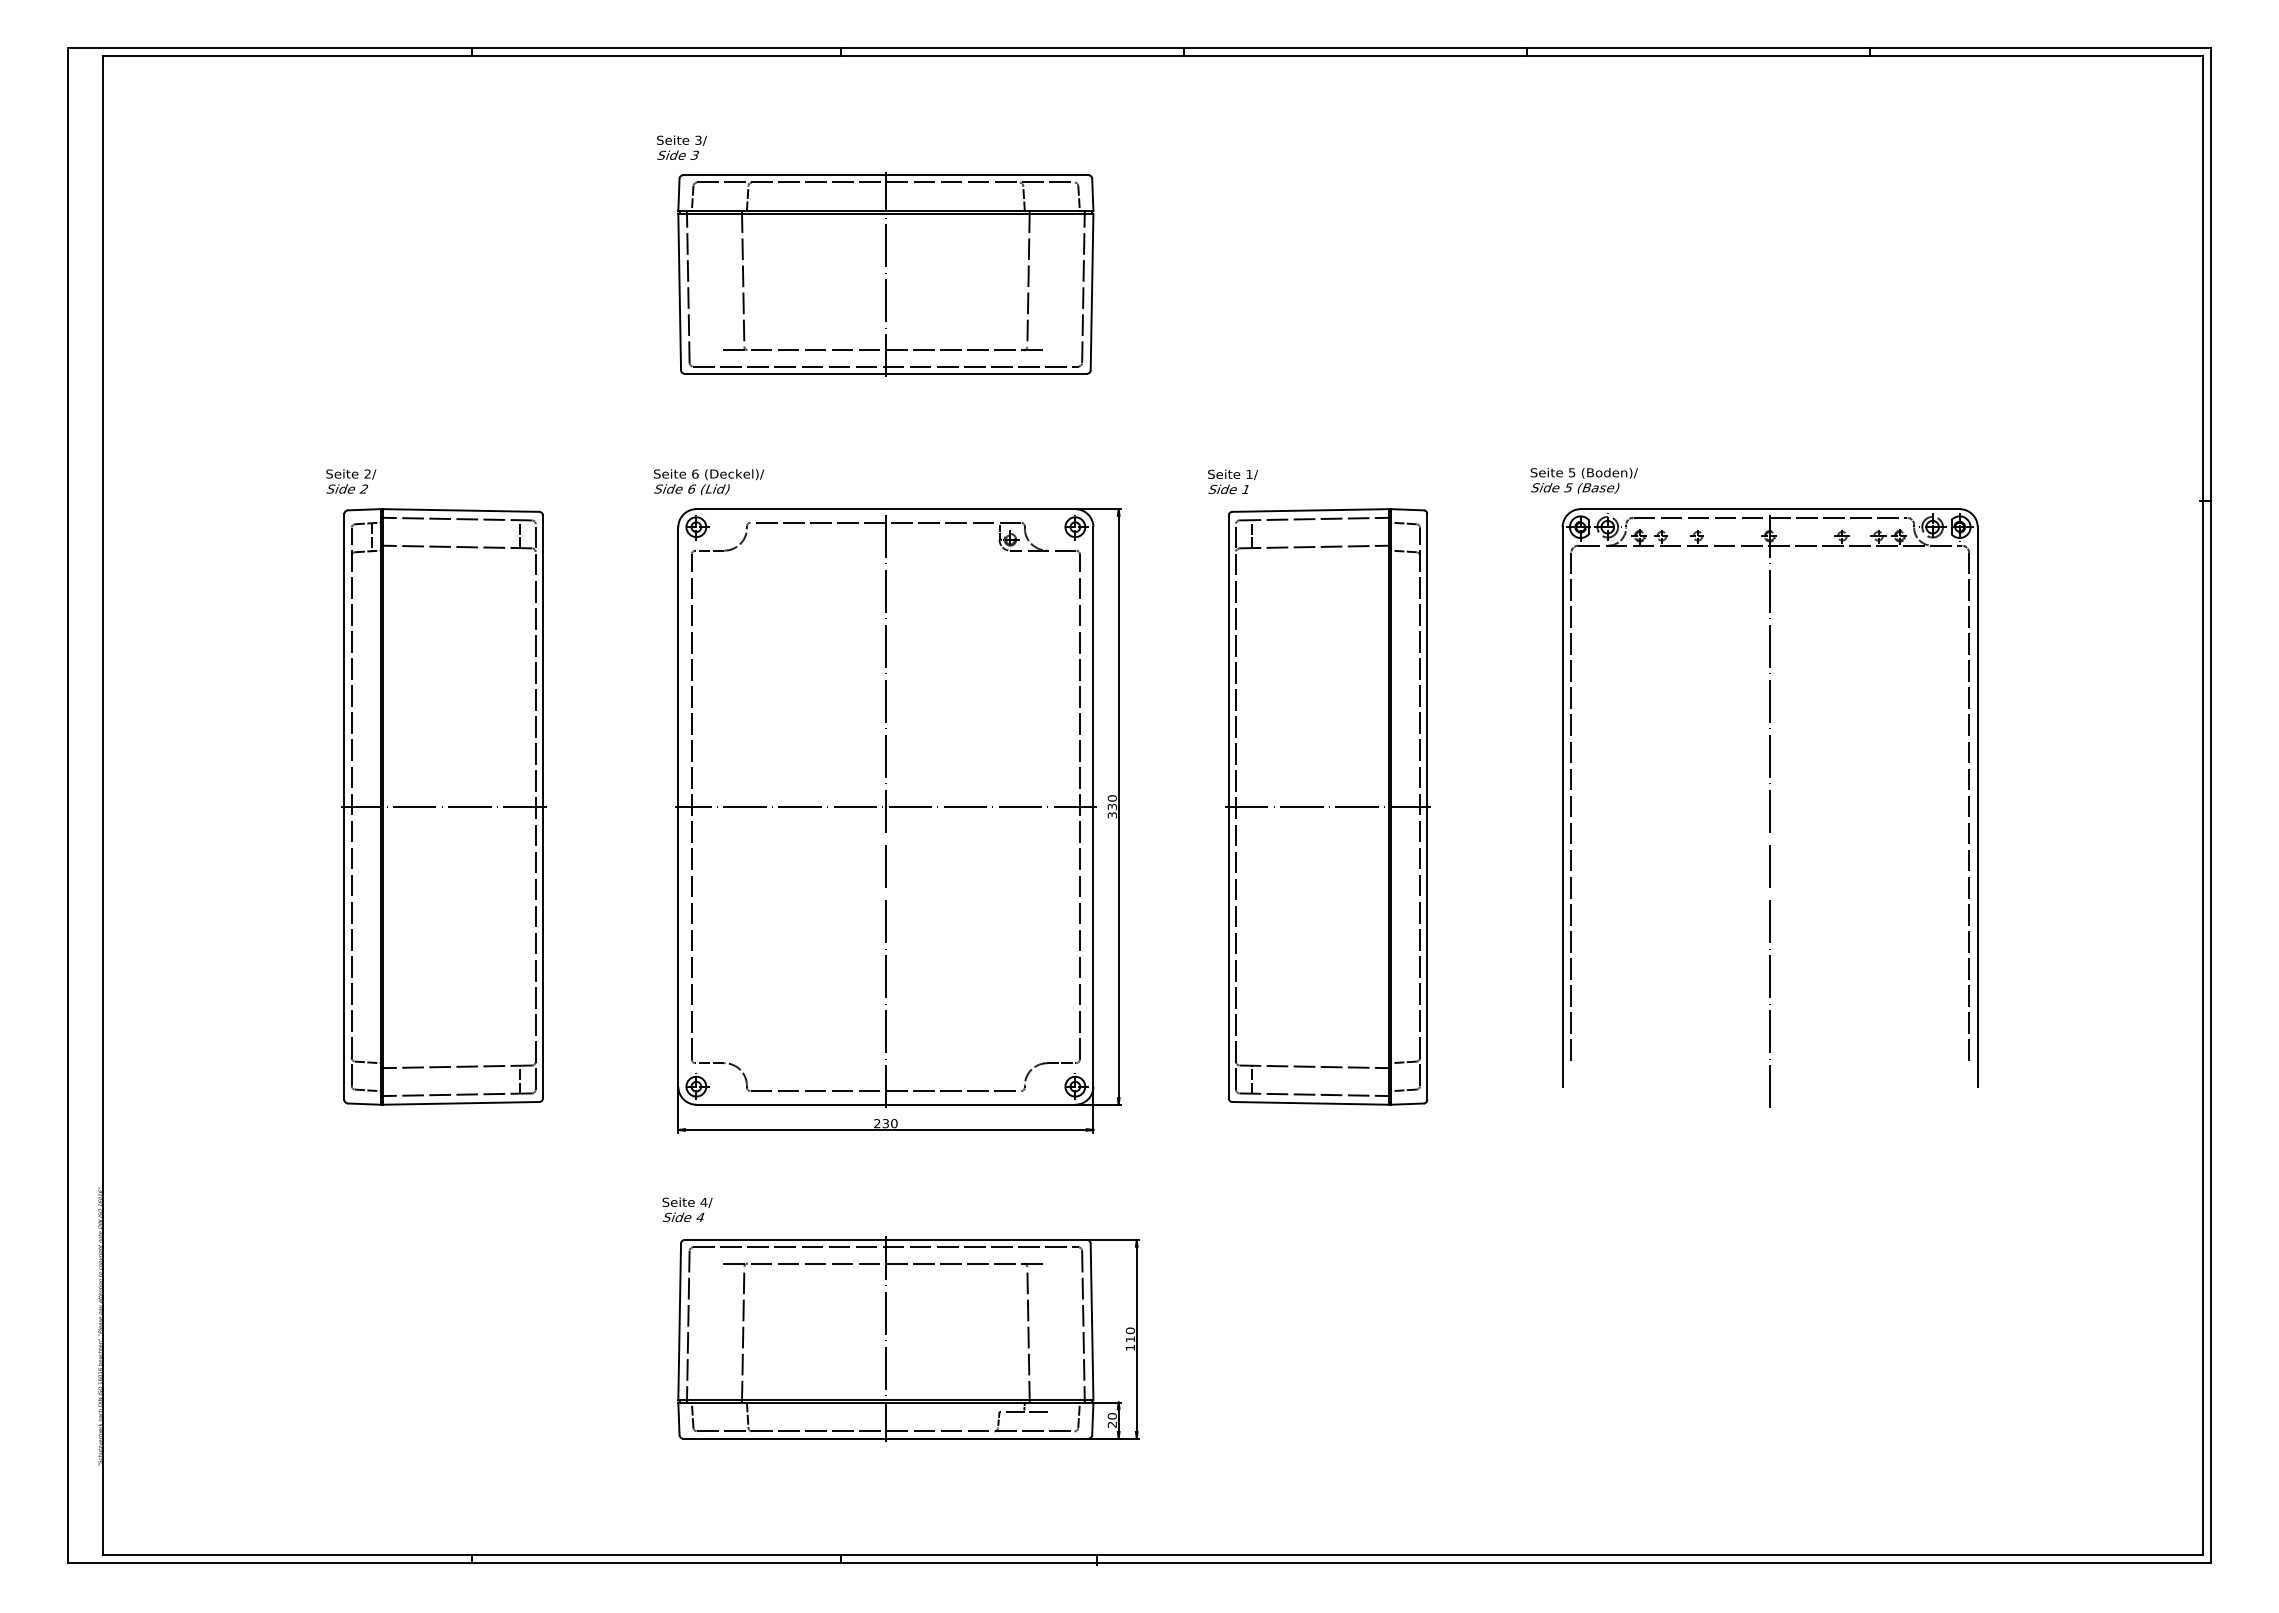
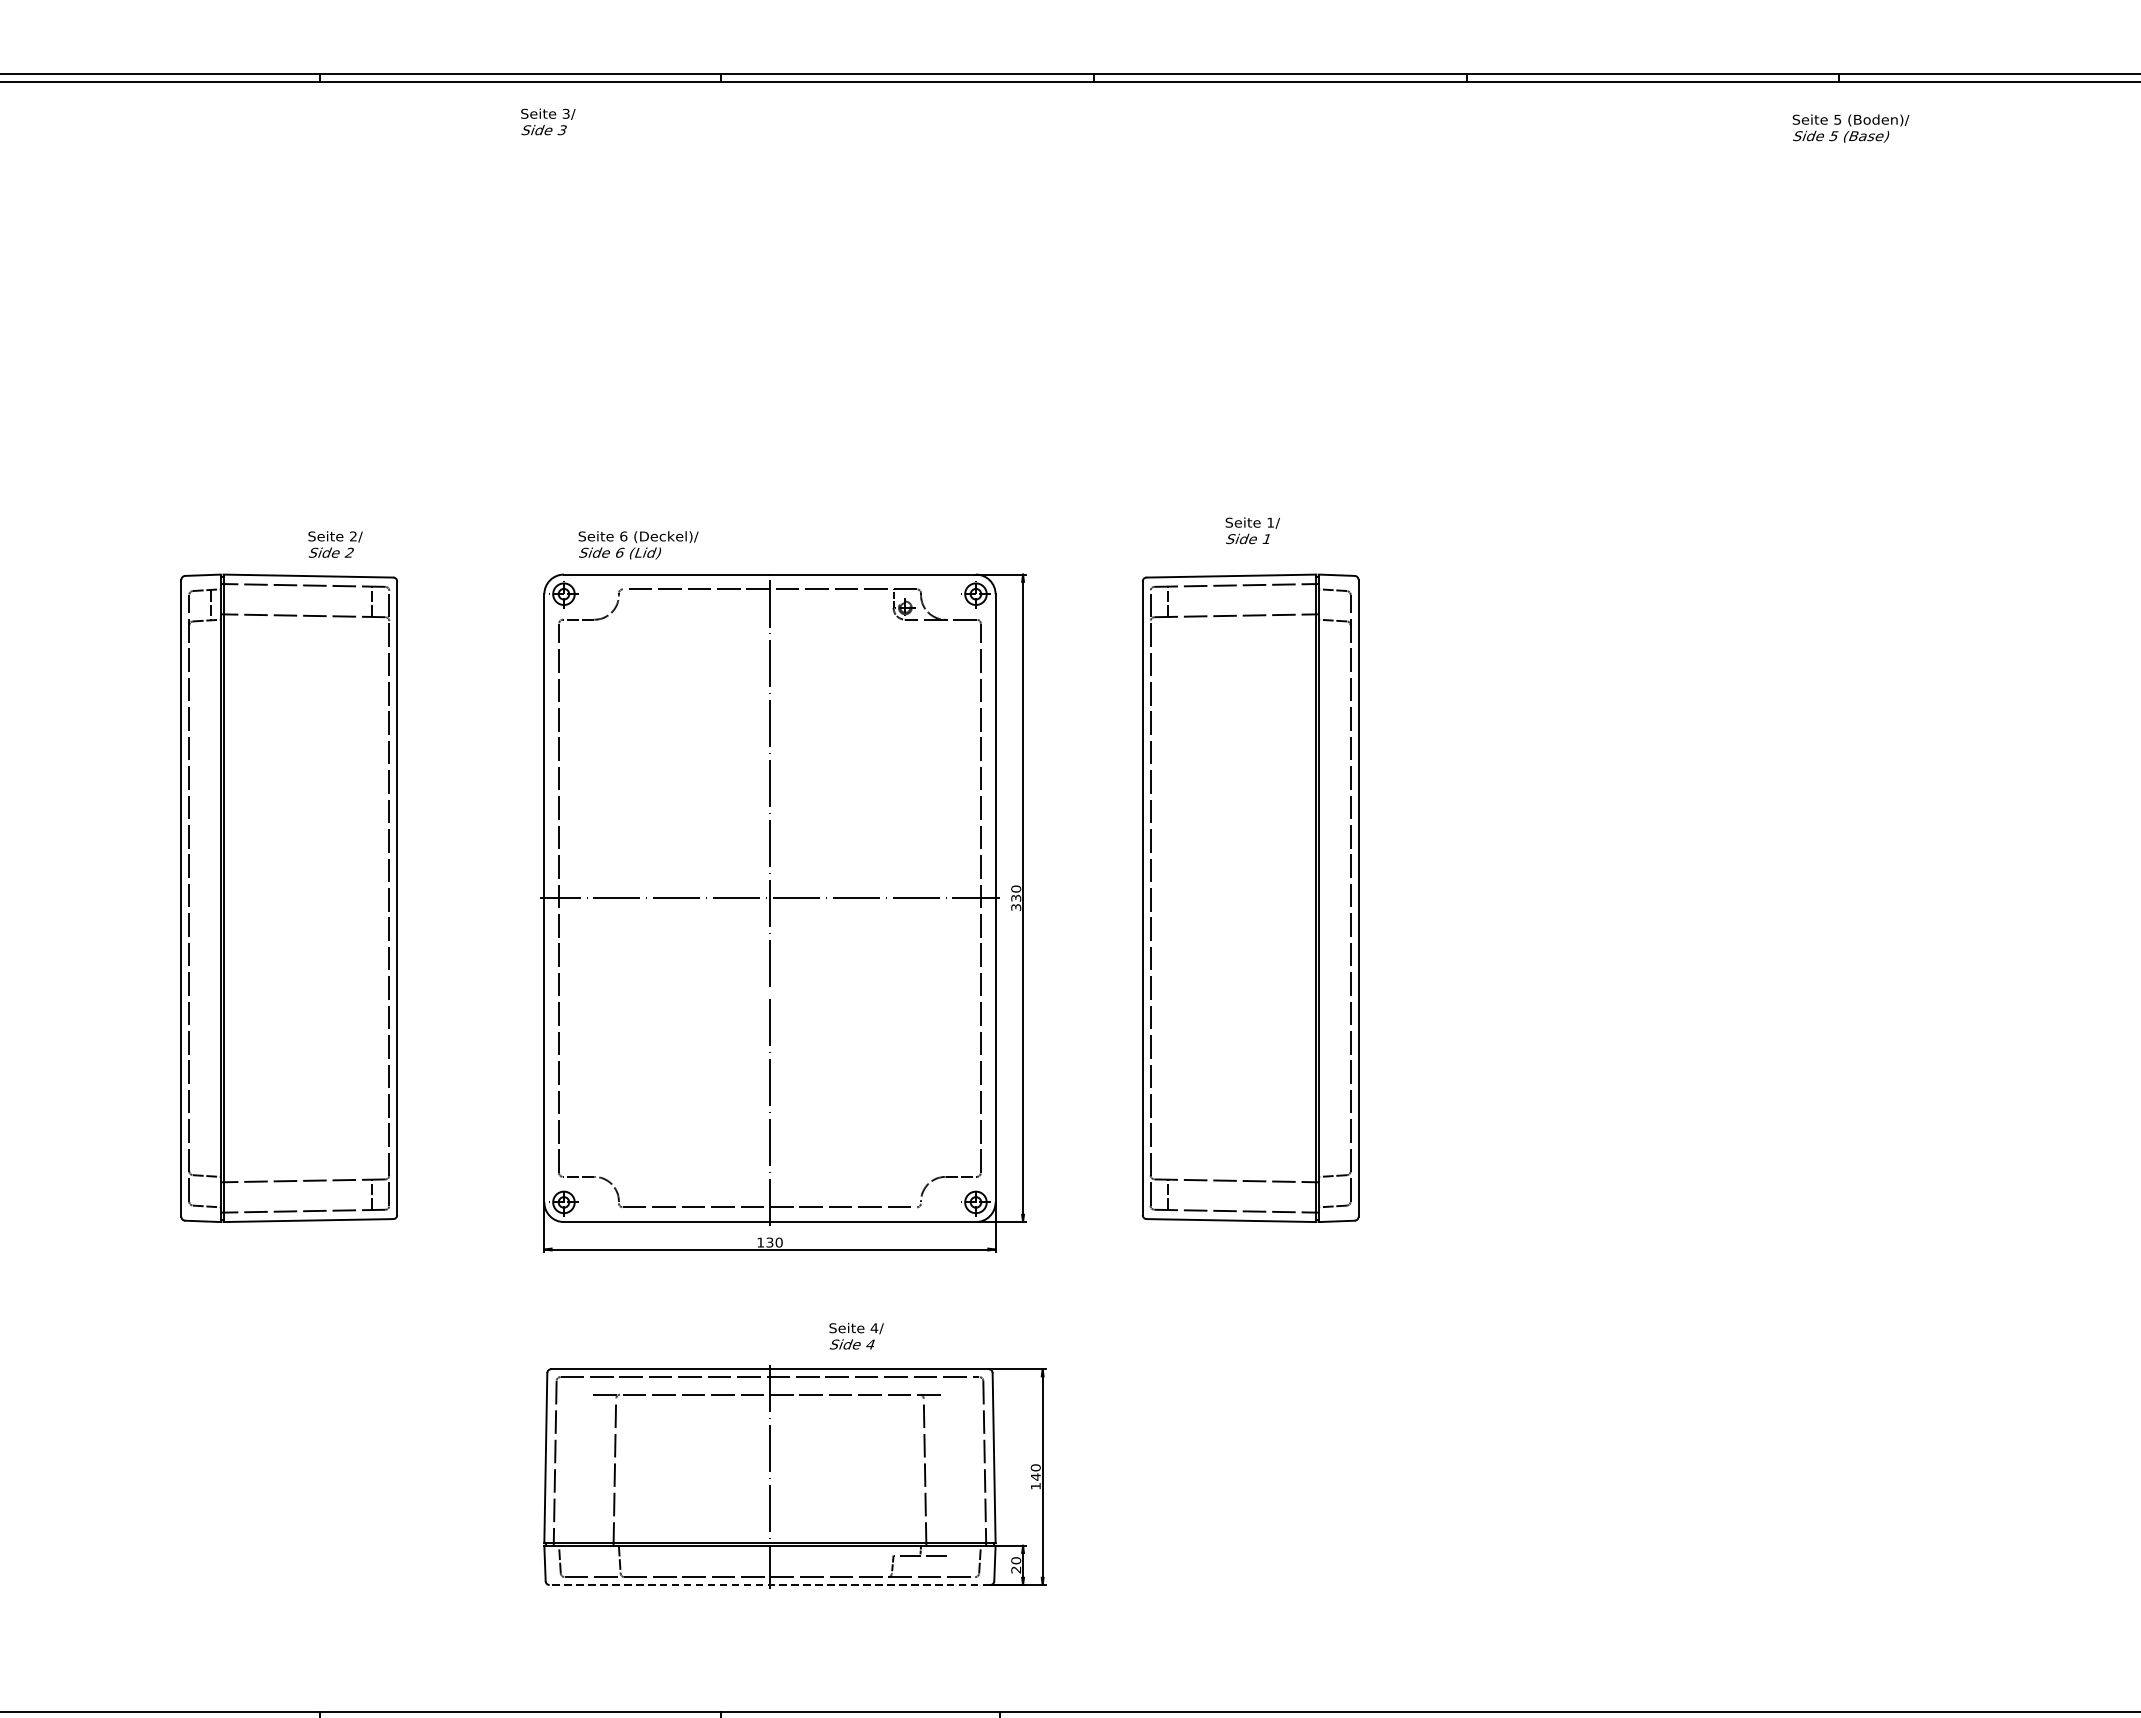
text: (681, 147) -> (547, 121), moved
part: (885, 274) -> (769, 319), removed
text: (1583, 480) -> (1850, 128), moved
text: (351, 481) -> (335, 544), moved
text: (1232, 481) -> (1252, 530), moved
text: (709, 482) -> (639, 545), moved
line: (443, 806) -> (289, 897), removed
line: (1327, 806) -> (1250, 897), removed
part: (1769, 807) -> (1730, 898), removed
text: (877, 1123) -> (760, 1242), 230 -> 130
text: (687, 1209) -> (856, 1335), moved
text: (1130, 1338) -> (1035, 1476), 110 -> 140
line: (885, 1438) -> (769, 1584), solid -> dashed

